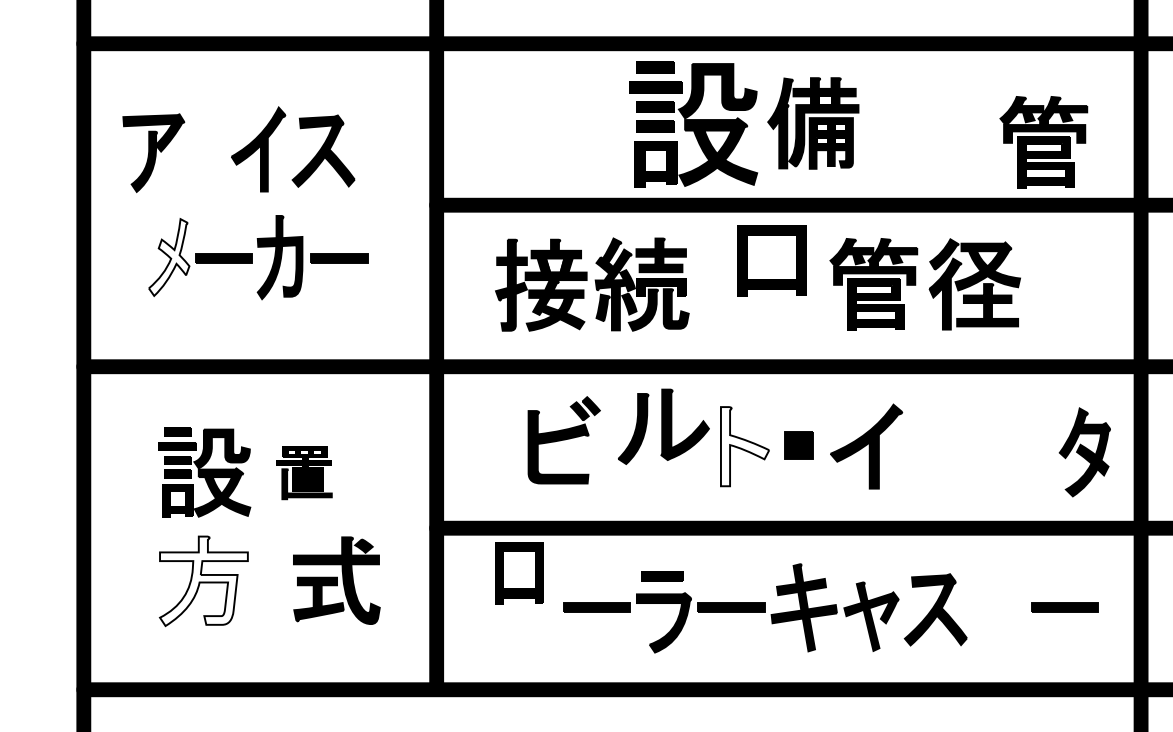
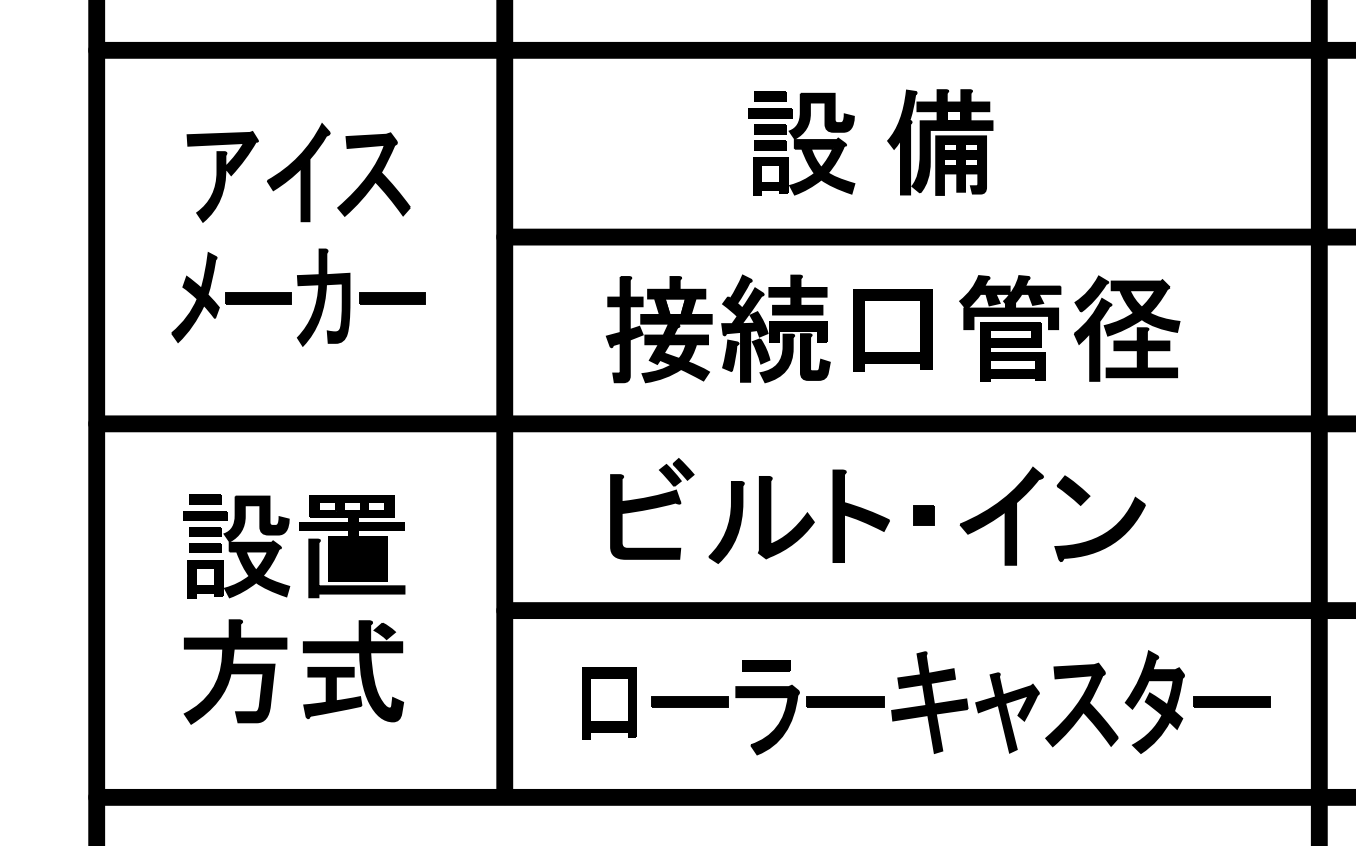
part: (693, 124) -> (801, 143), size x0.71
part: (1043, 142) -> (1206, 164), removed
part: (153, 152) -> (222, 176), moved
fill: (168, 257) -> (194, 297), added
part: (771, 260) -> (891, 329), moved
part: (592, 284) -> (718, 328), moved
part: (663, 426) -> (761, 519), moved
fill: (744, 446) -> (860, 516), added
part: (799, 446) -> (924, 516), size x0.62
part: (1084, 452) -> (1154, 702), moved
part: (957, 459) -> (1107, 531), added
part: (304, 472) -> (351, 546), size x1.67
part: (519, 573) -> (609, 703), moved
part: (336, 580) -> (353, 671), moved
fill: (203, 581) -> (235, 672), added

